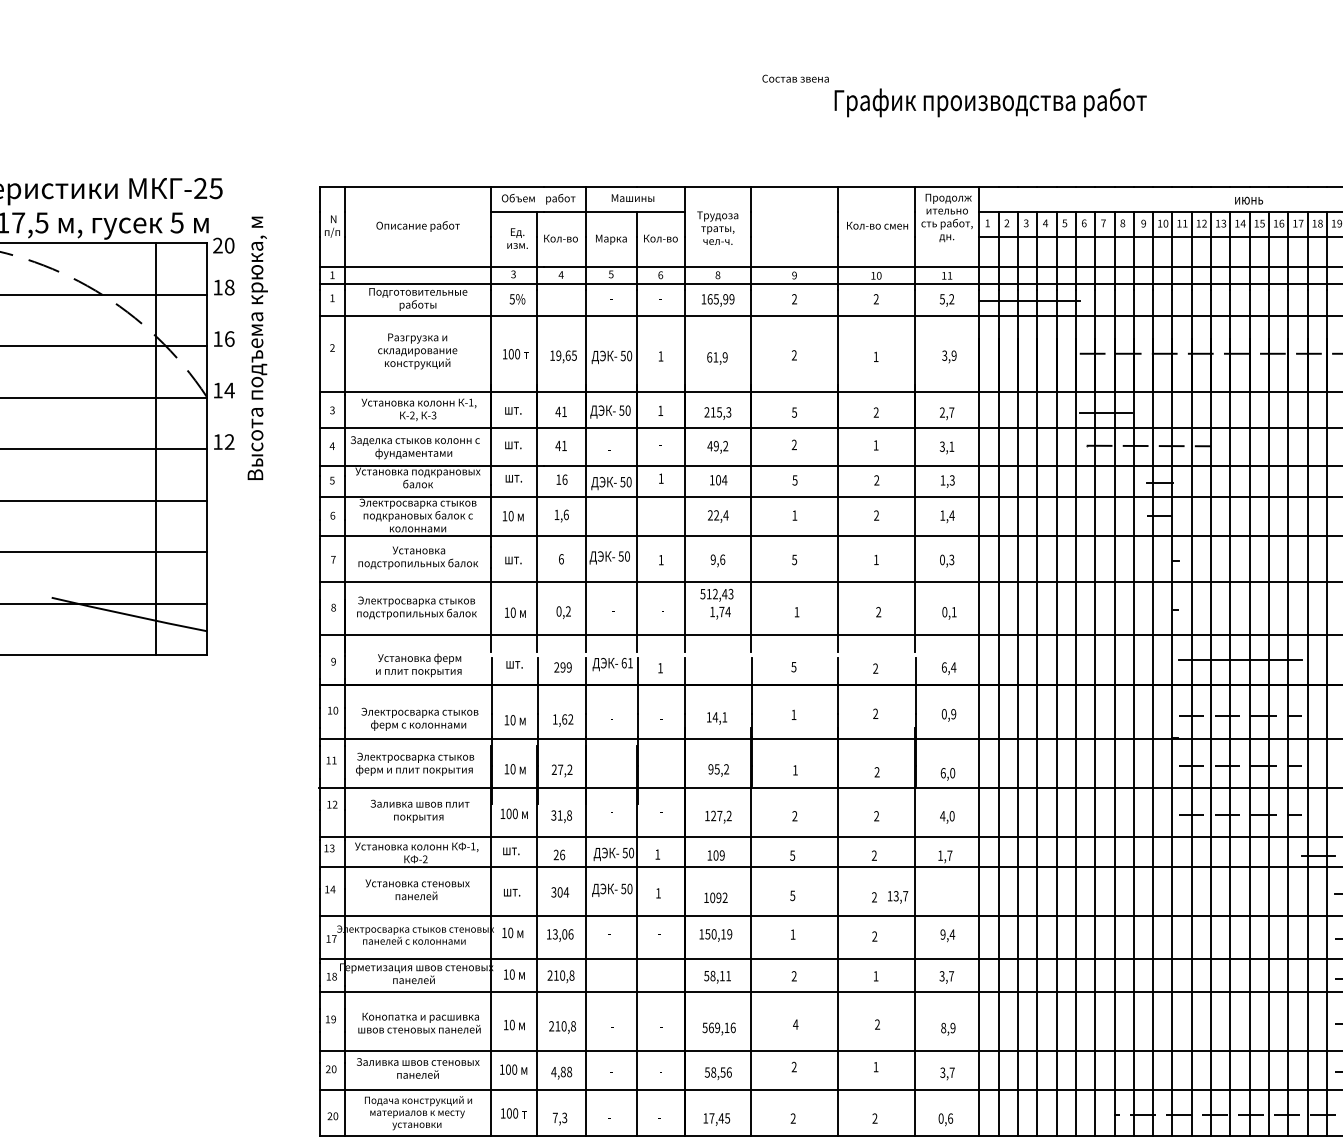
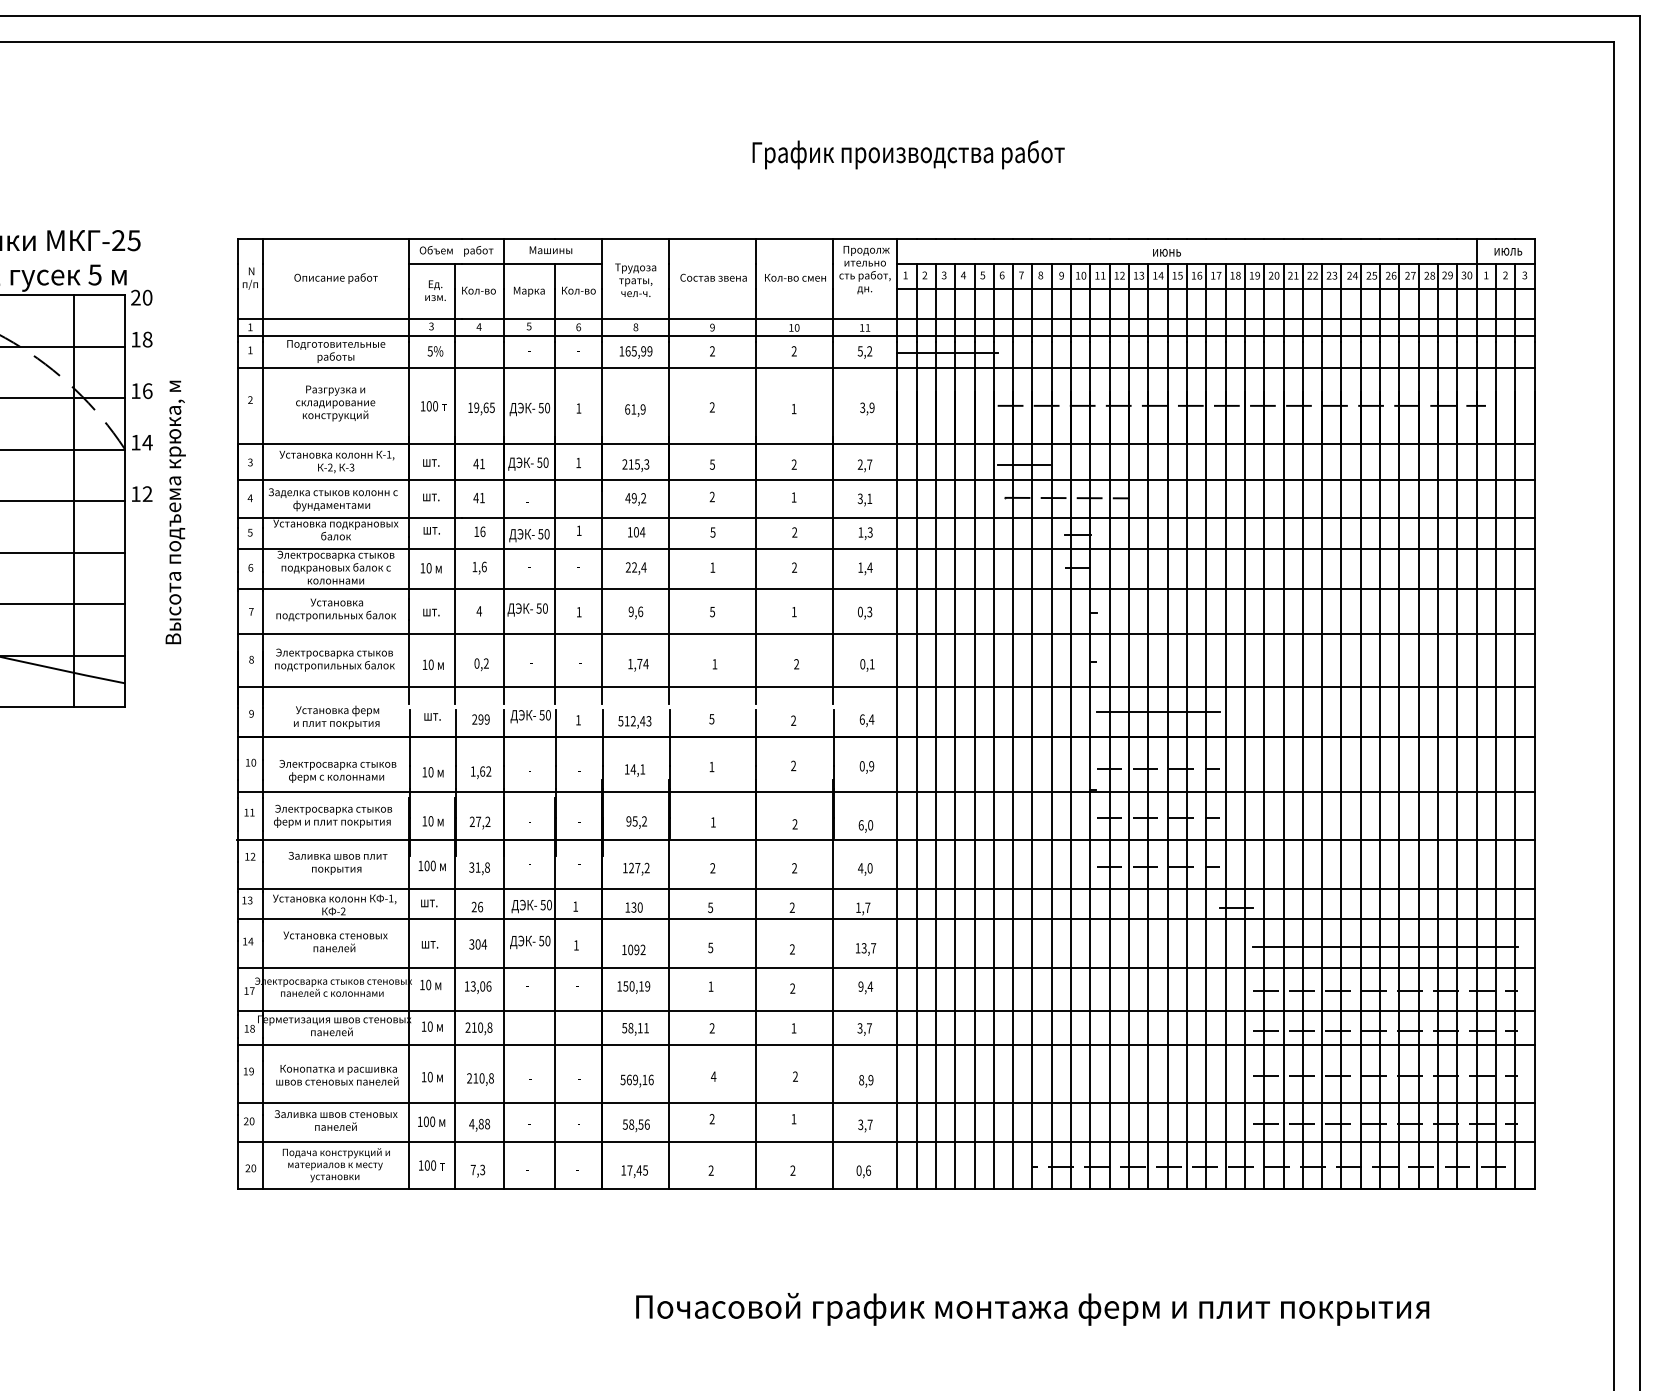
text: (795, 78) -> (713, 277), moved
text: (257, 348) -> (175, 512), moved
text: (560, 559) -> (478, 611), 6 -> 4
text: (716, 595) -> (634, 722), moved
text: (626, 663) -> (544, 715), 61 -> 50
text: (718, 855) -> (636, 907), 109 -> 130
text: (898, 897) -> (866, 949), moved

